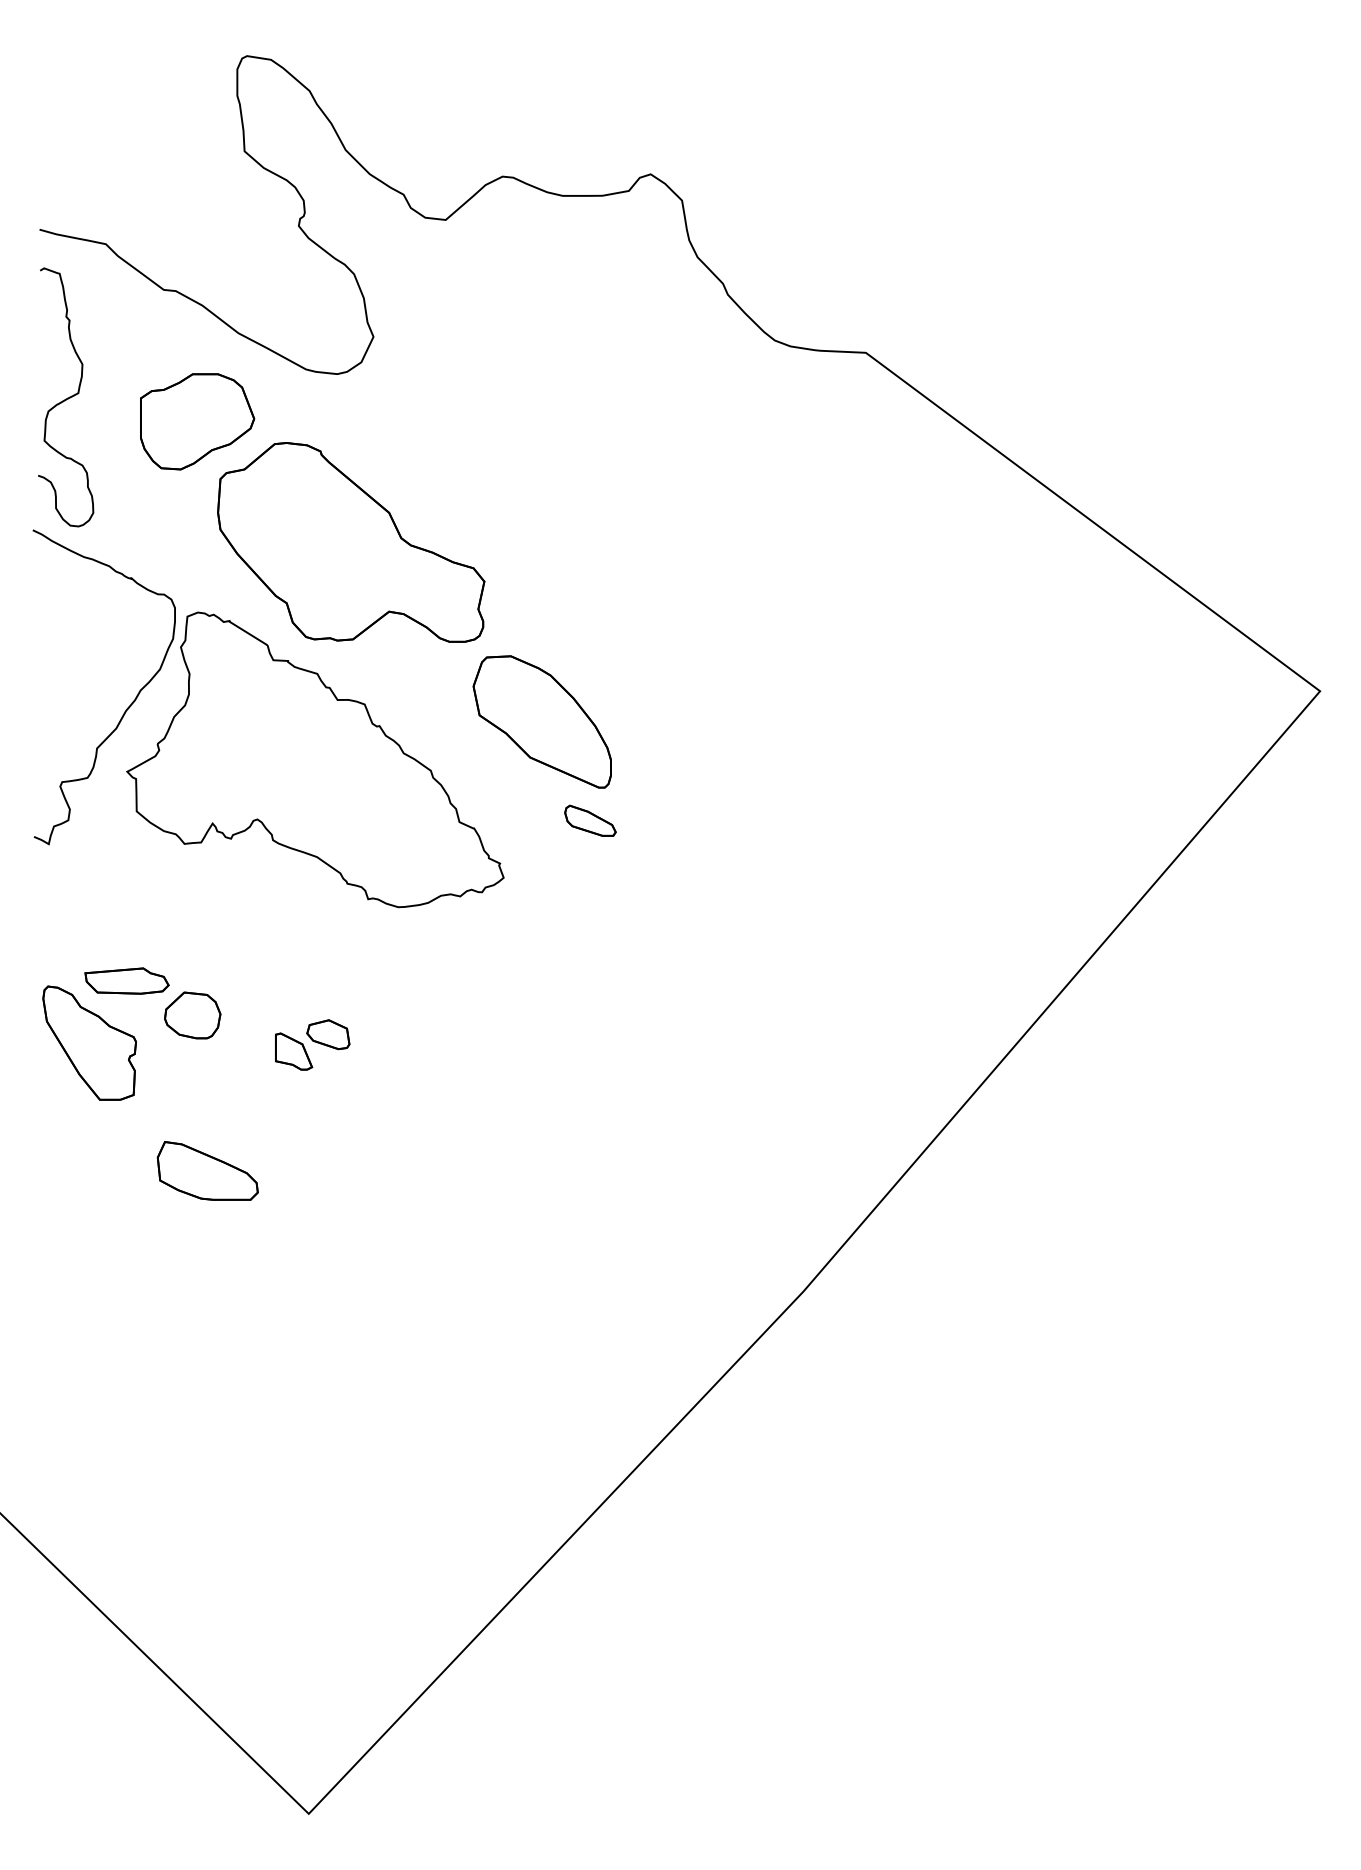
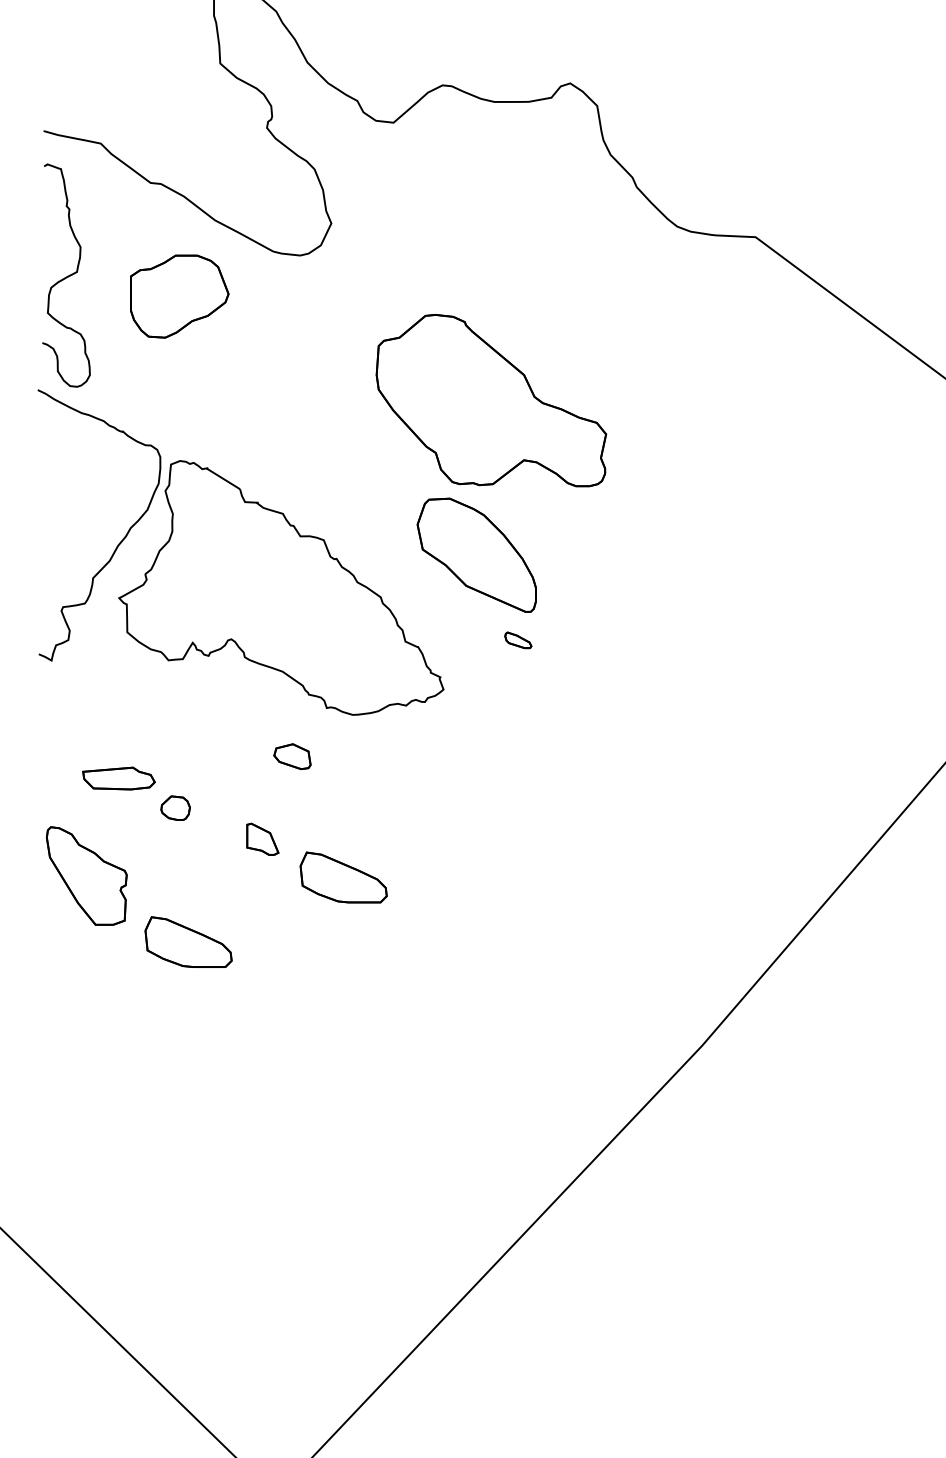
part: (351, 542) -> (491, 400), moved
part: (590, 820) -> (518, 640), size x0.6
part: (192, 1015) -> (175, 808), size x0.6
part: (328, 1034) -> (292, 756), moved
part: (89, 1042) -> (86, 875), moved
part: (387, 1095) -> (343, 877), added

